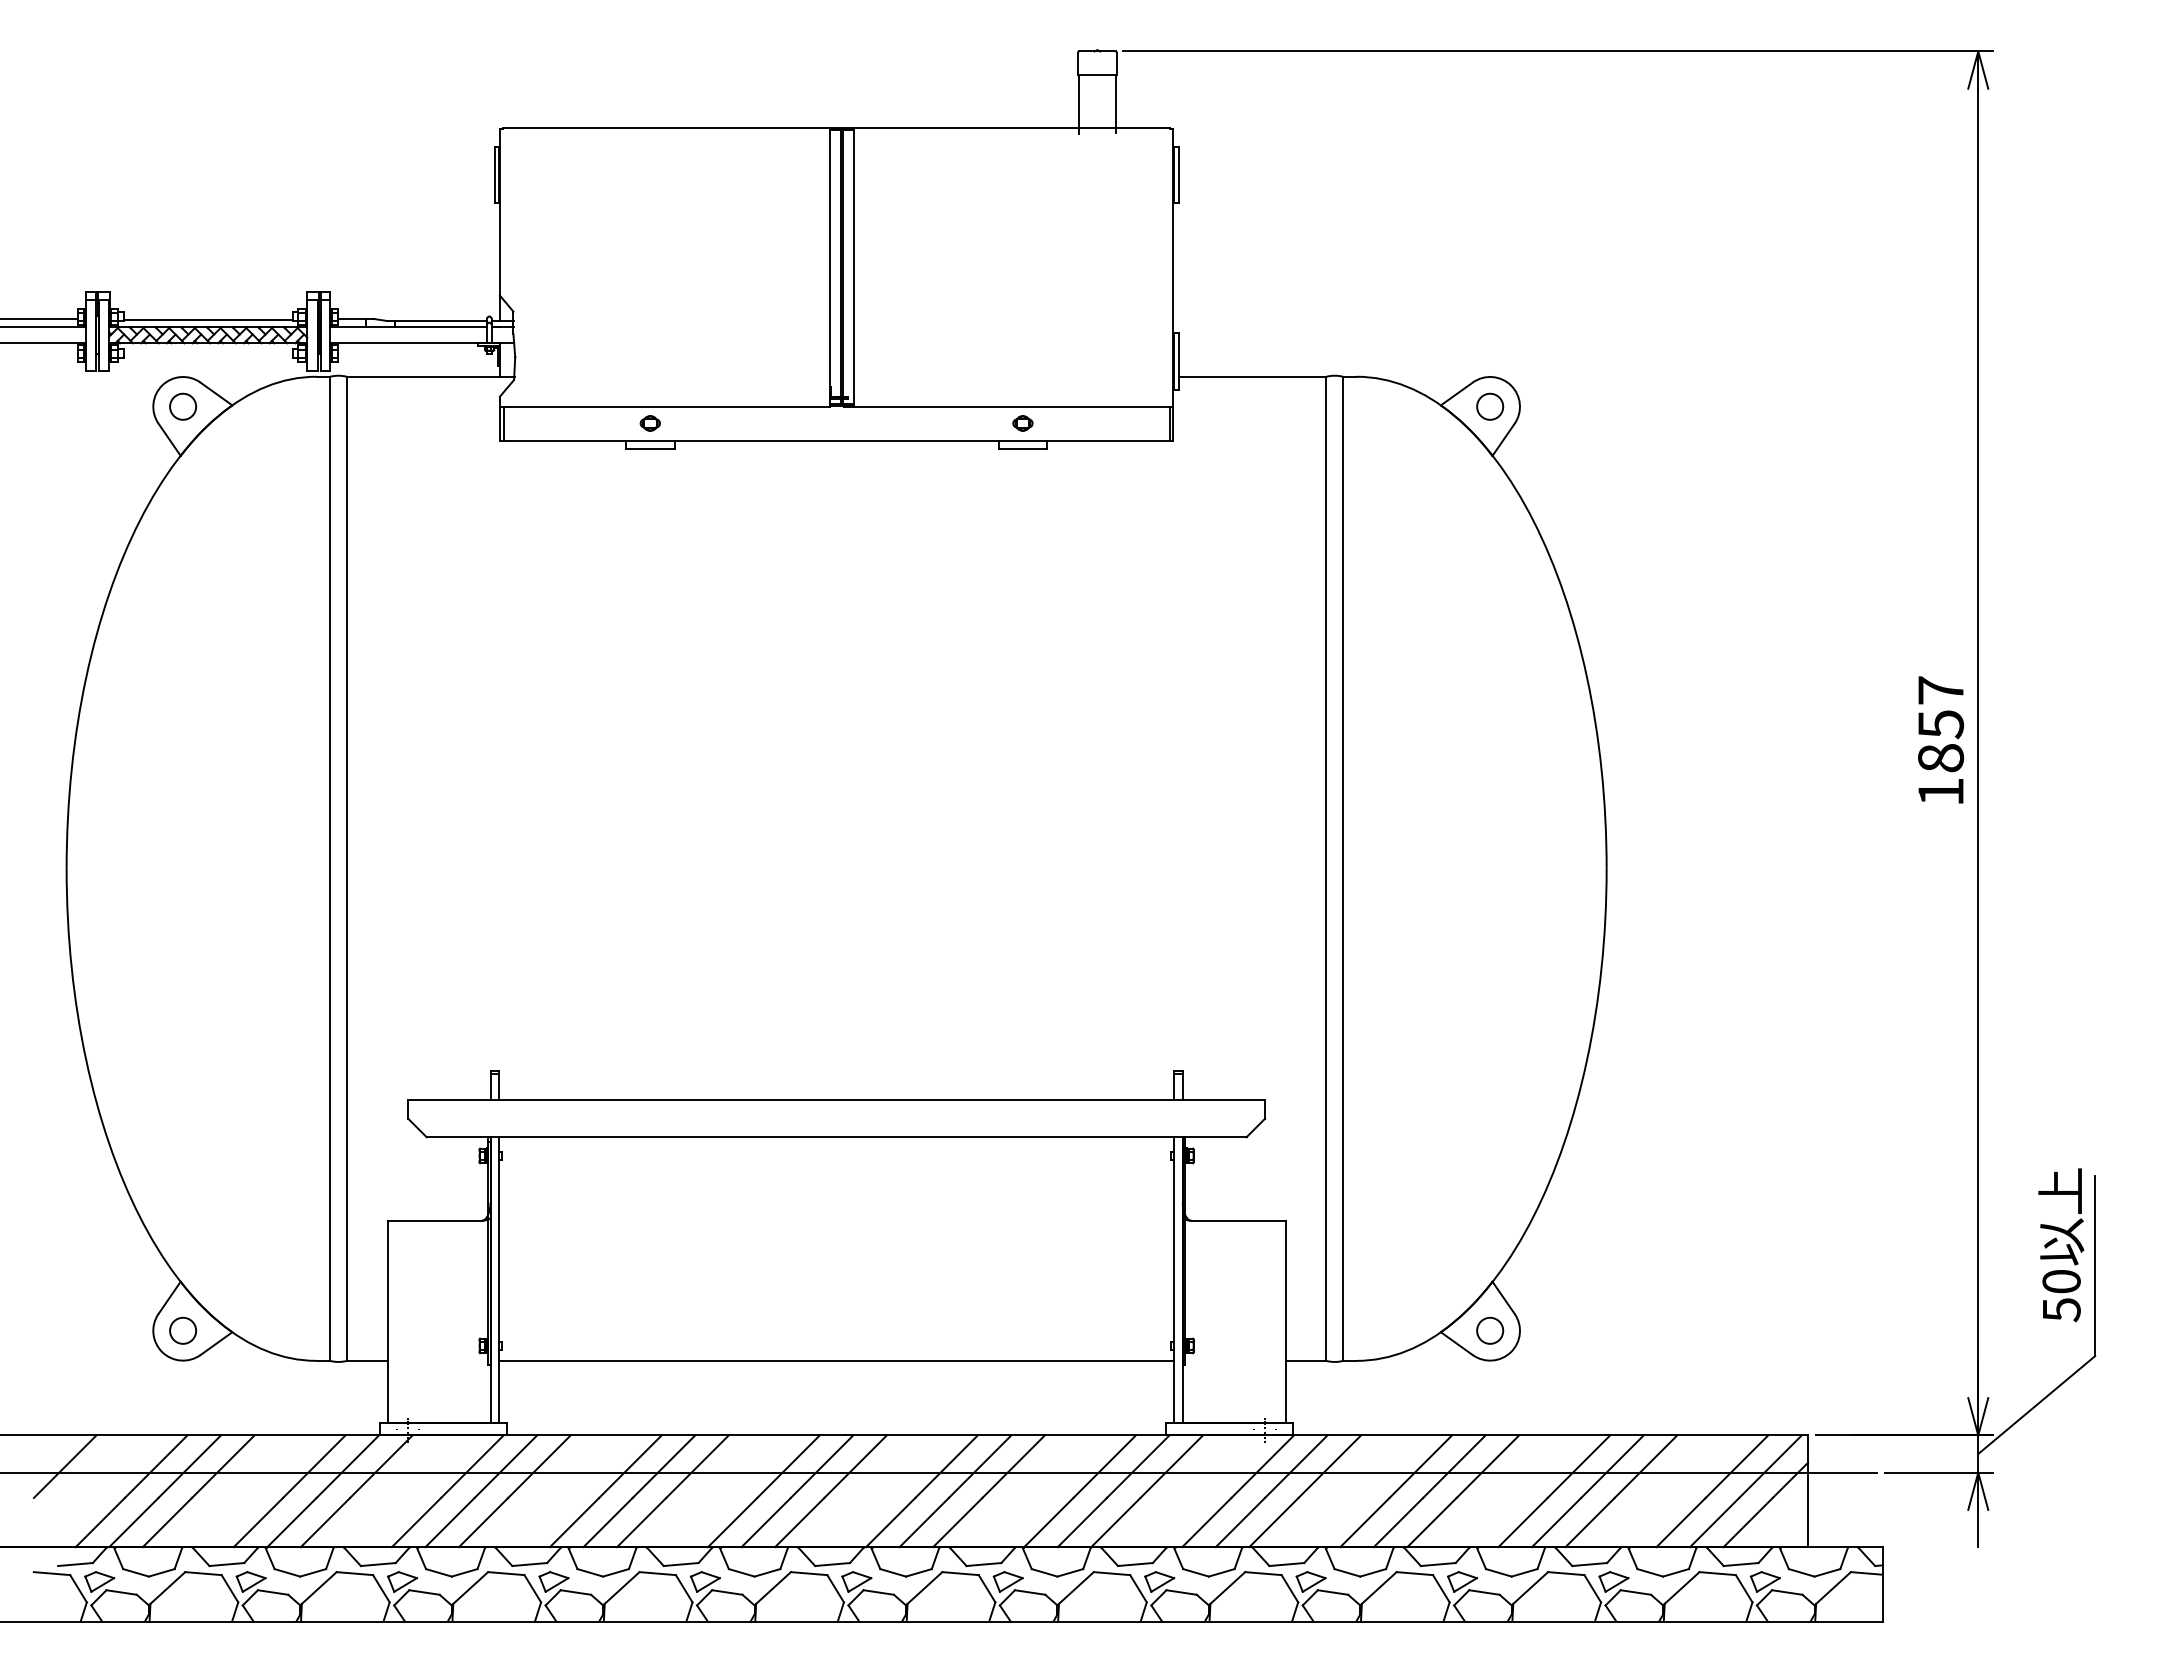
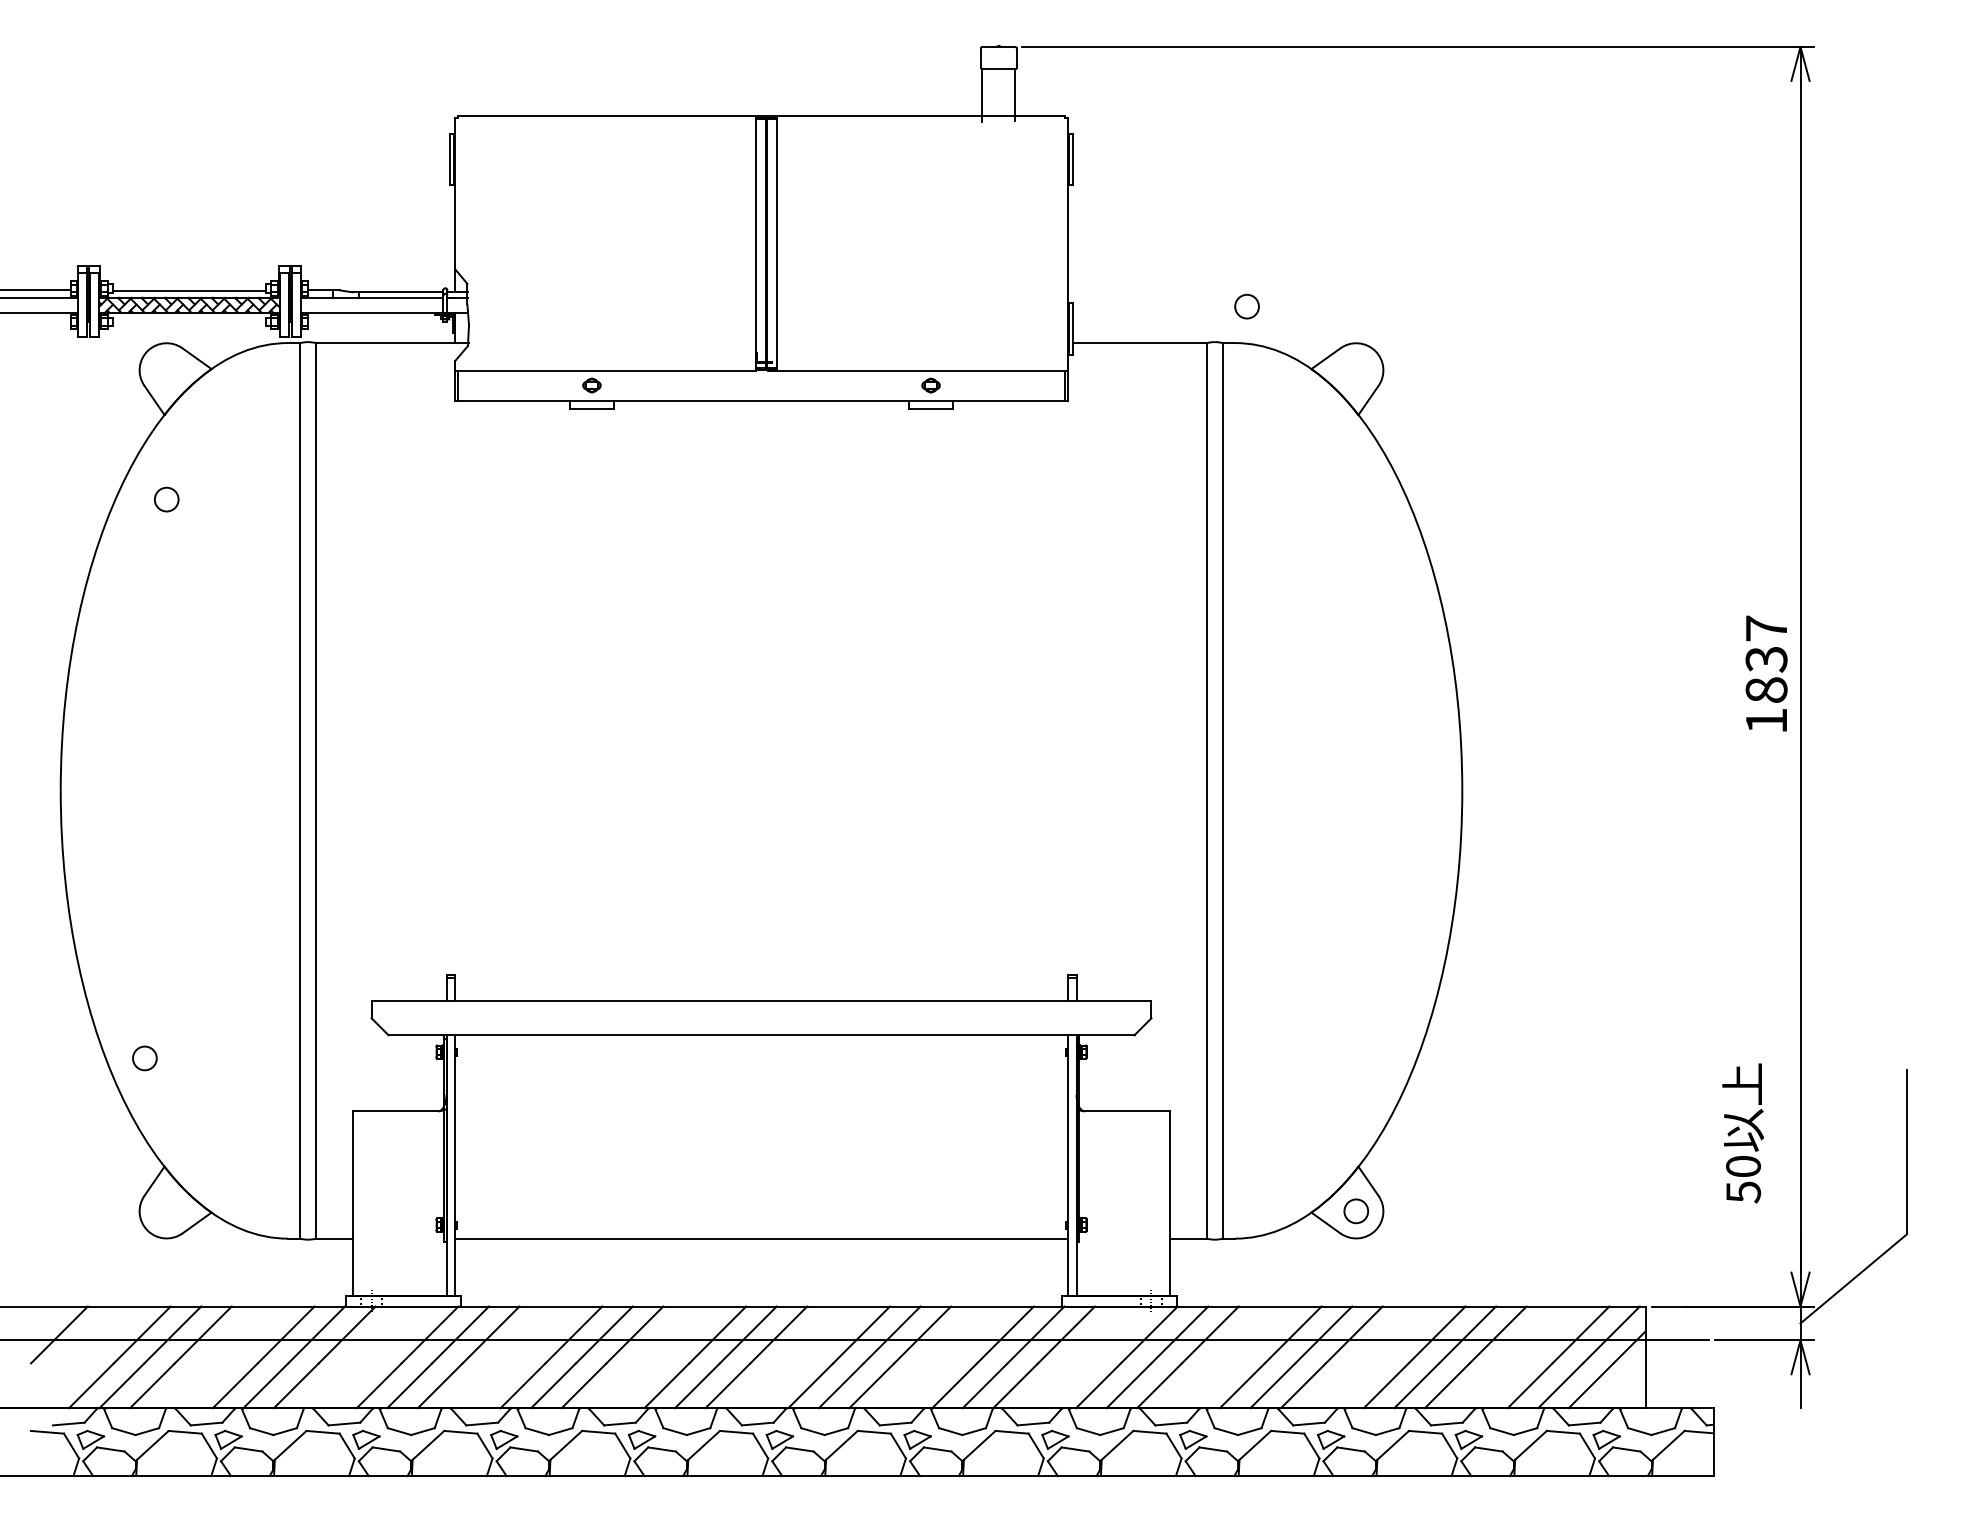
circle: (182, 406) -> (166, 499), moved
circle: (1490, 406) -> (1247, 306), moved
text: (1940, 724) -> (1766, 659), 1857 -> 1837
text: (2061, 1245) -> (1743, 1133), moved
circle: (182, 1330) -> (144, 1058), moved

